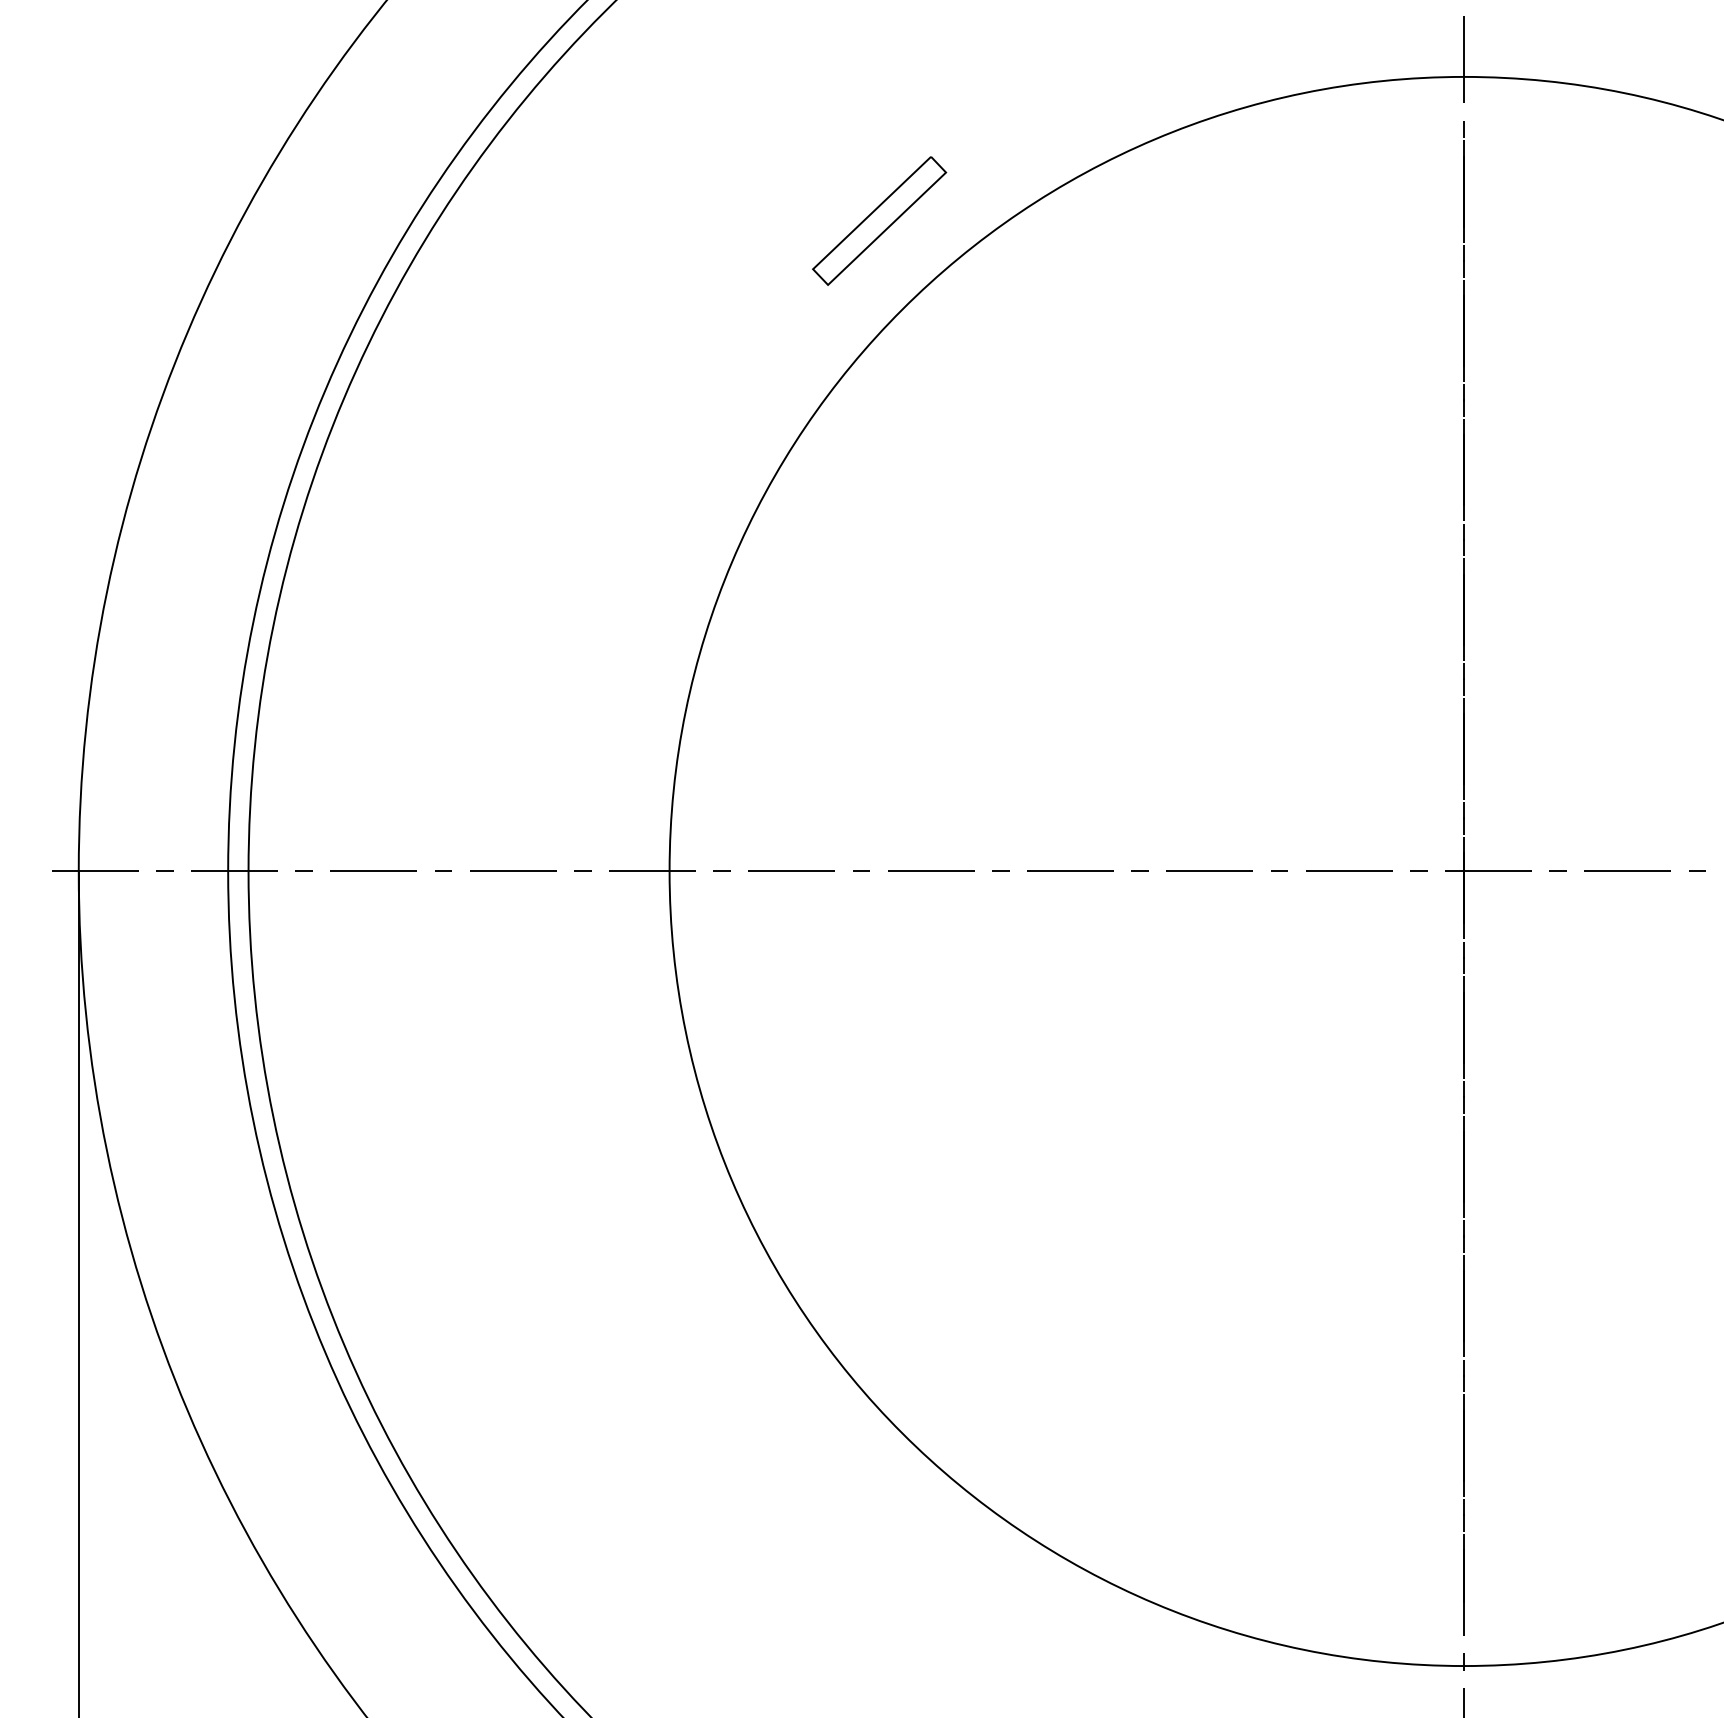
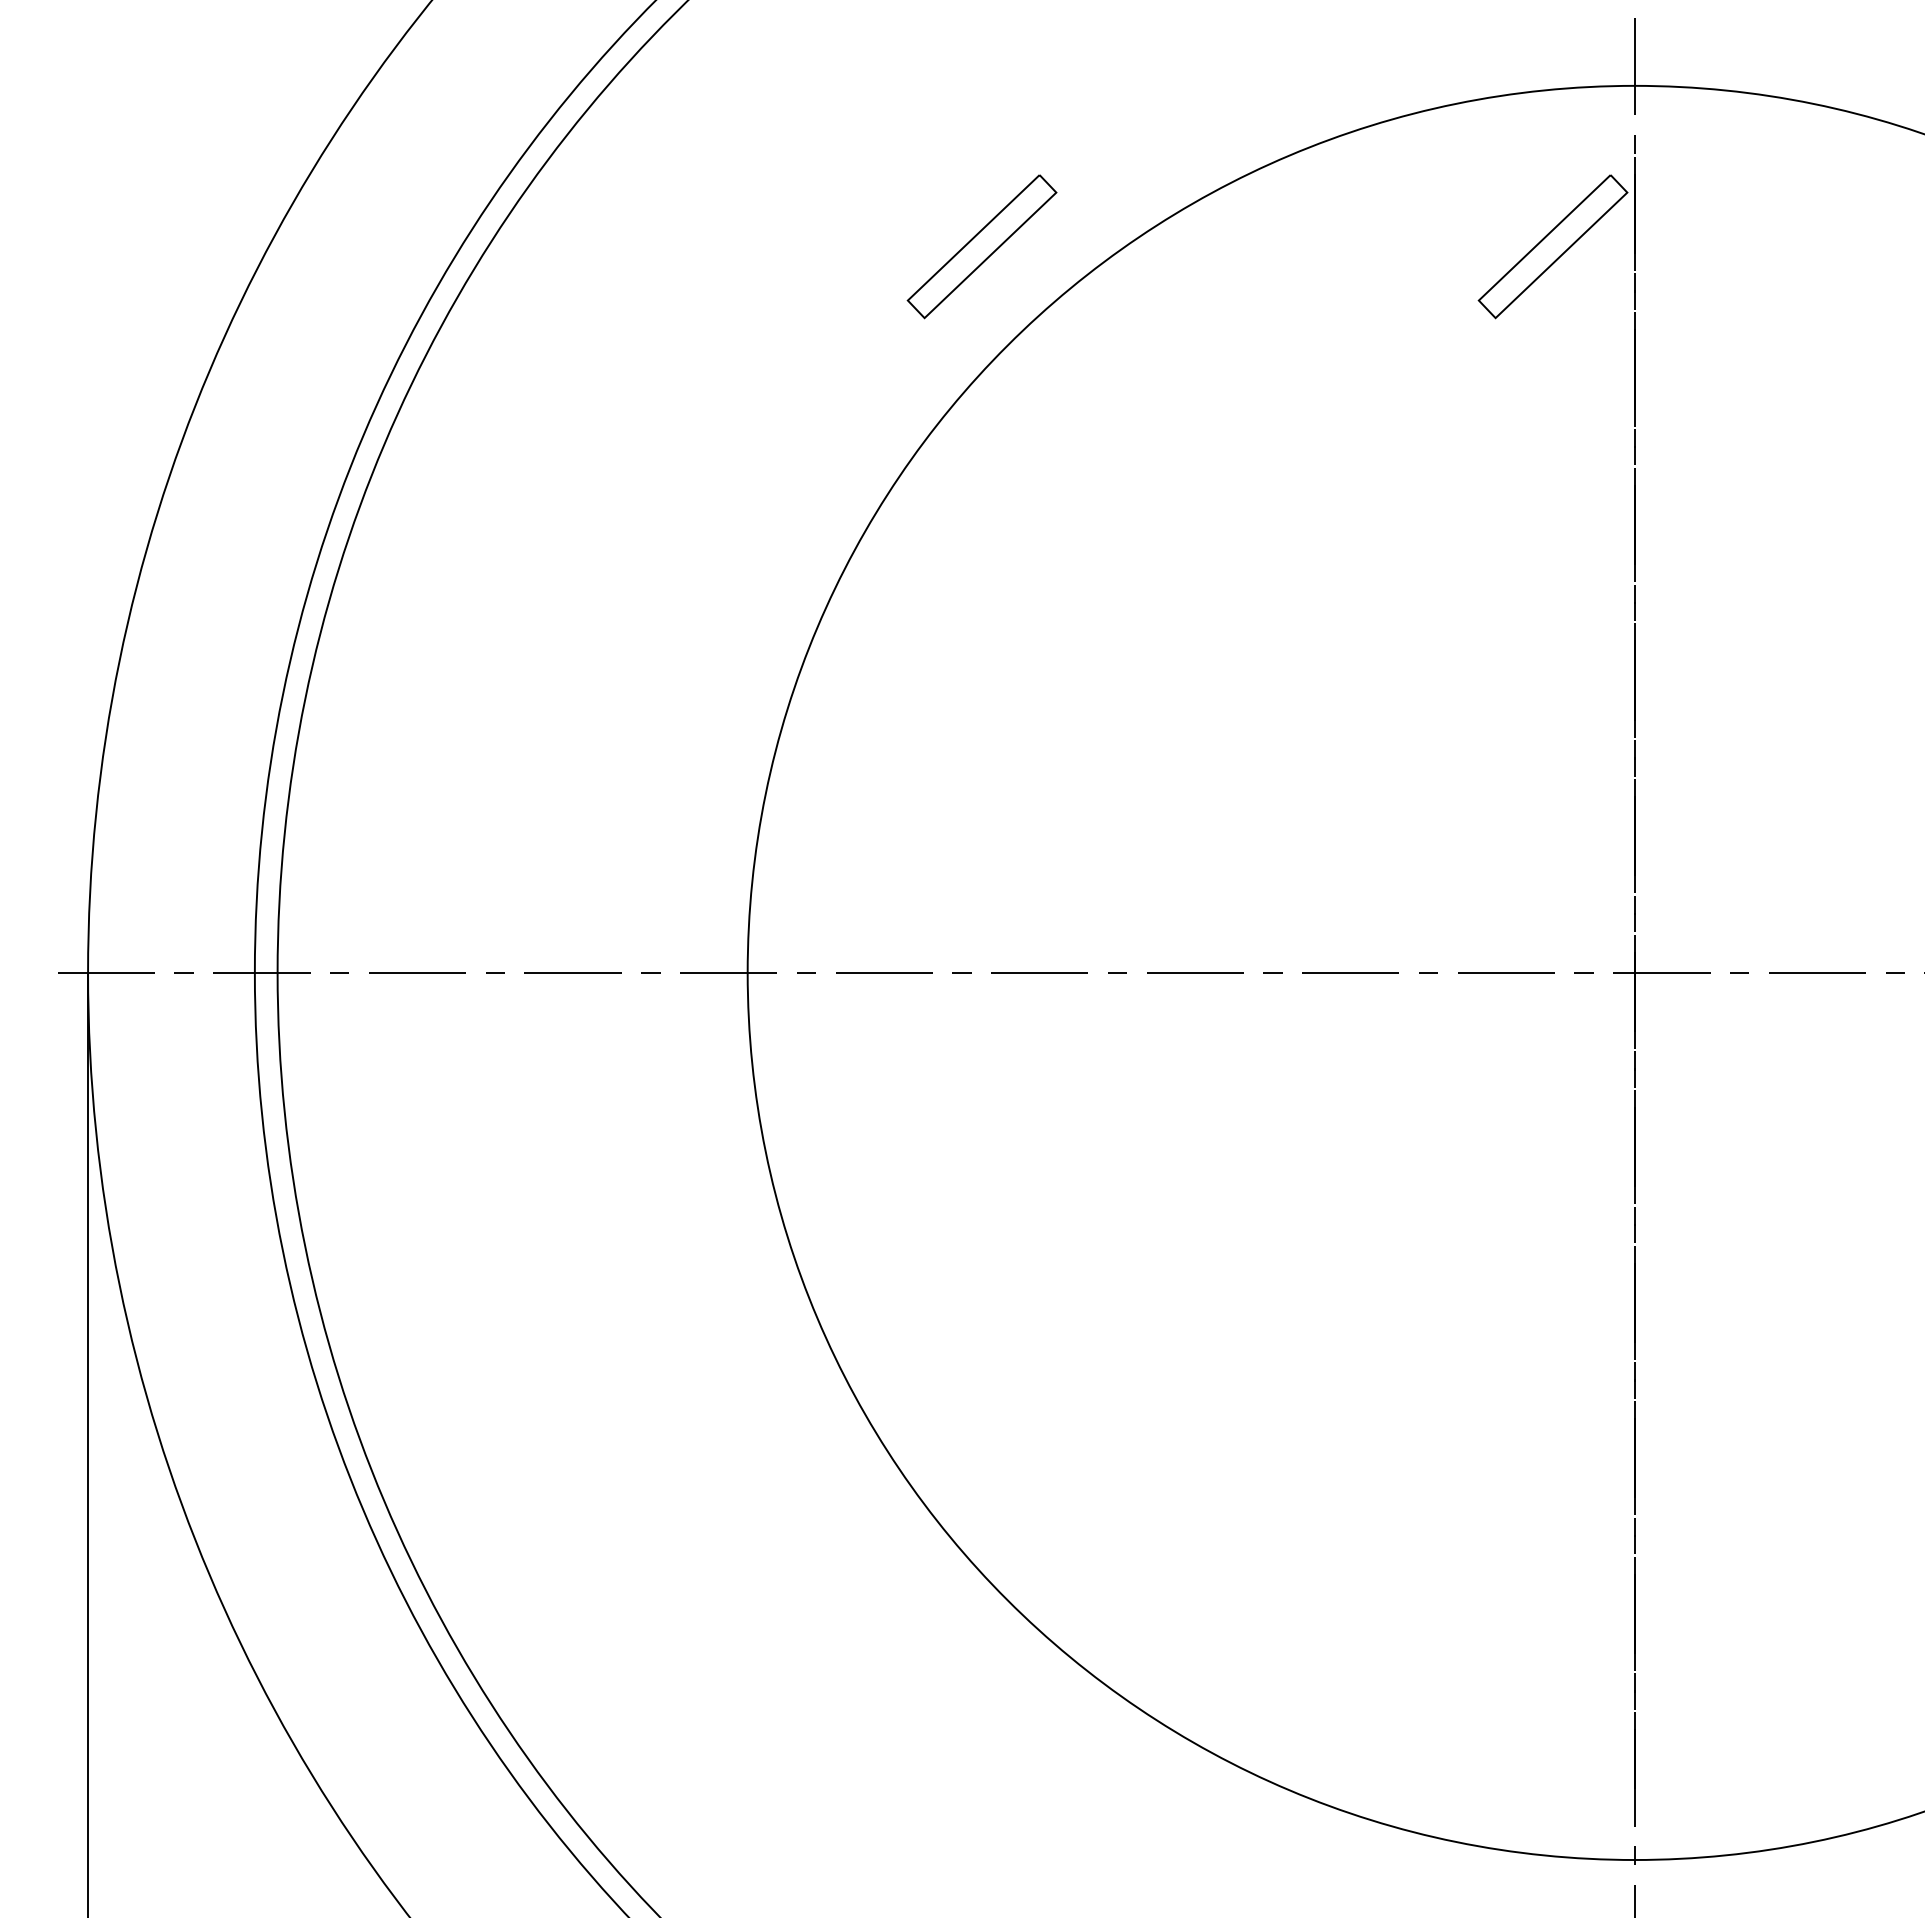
part: (1390, 220) -> (1552, 246), added

